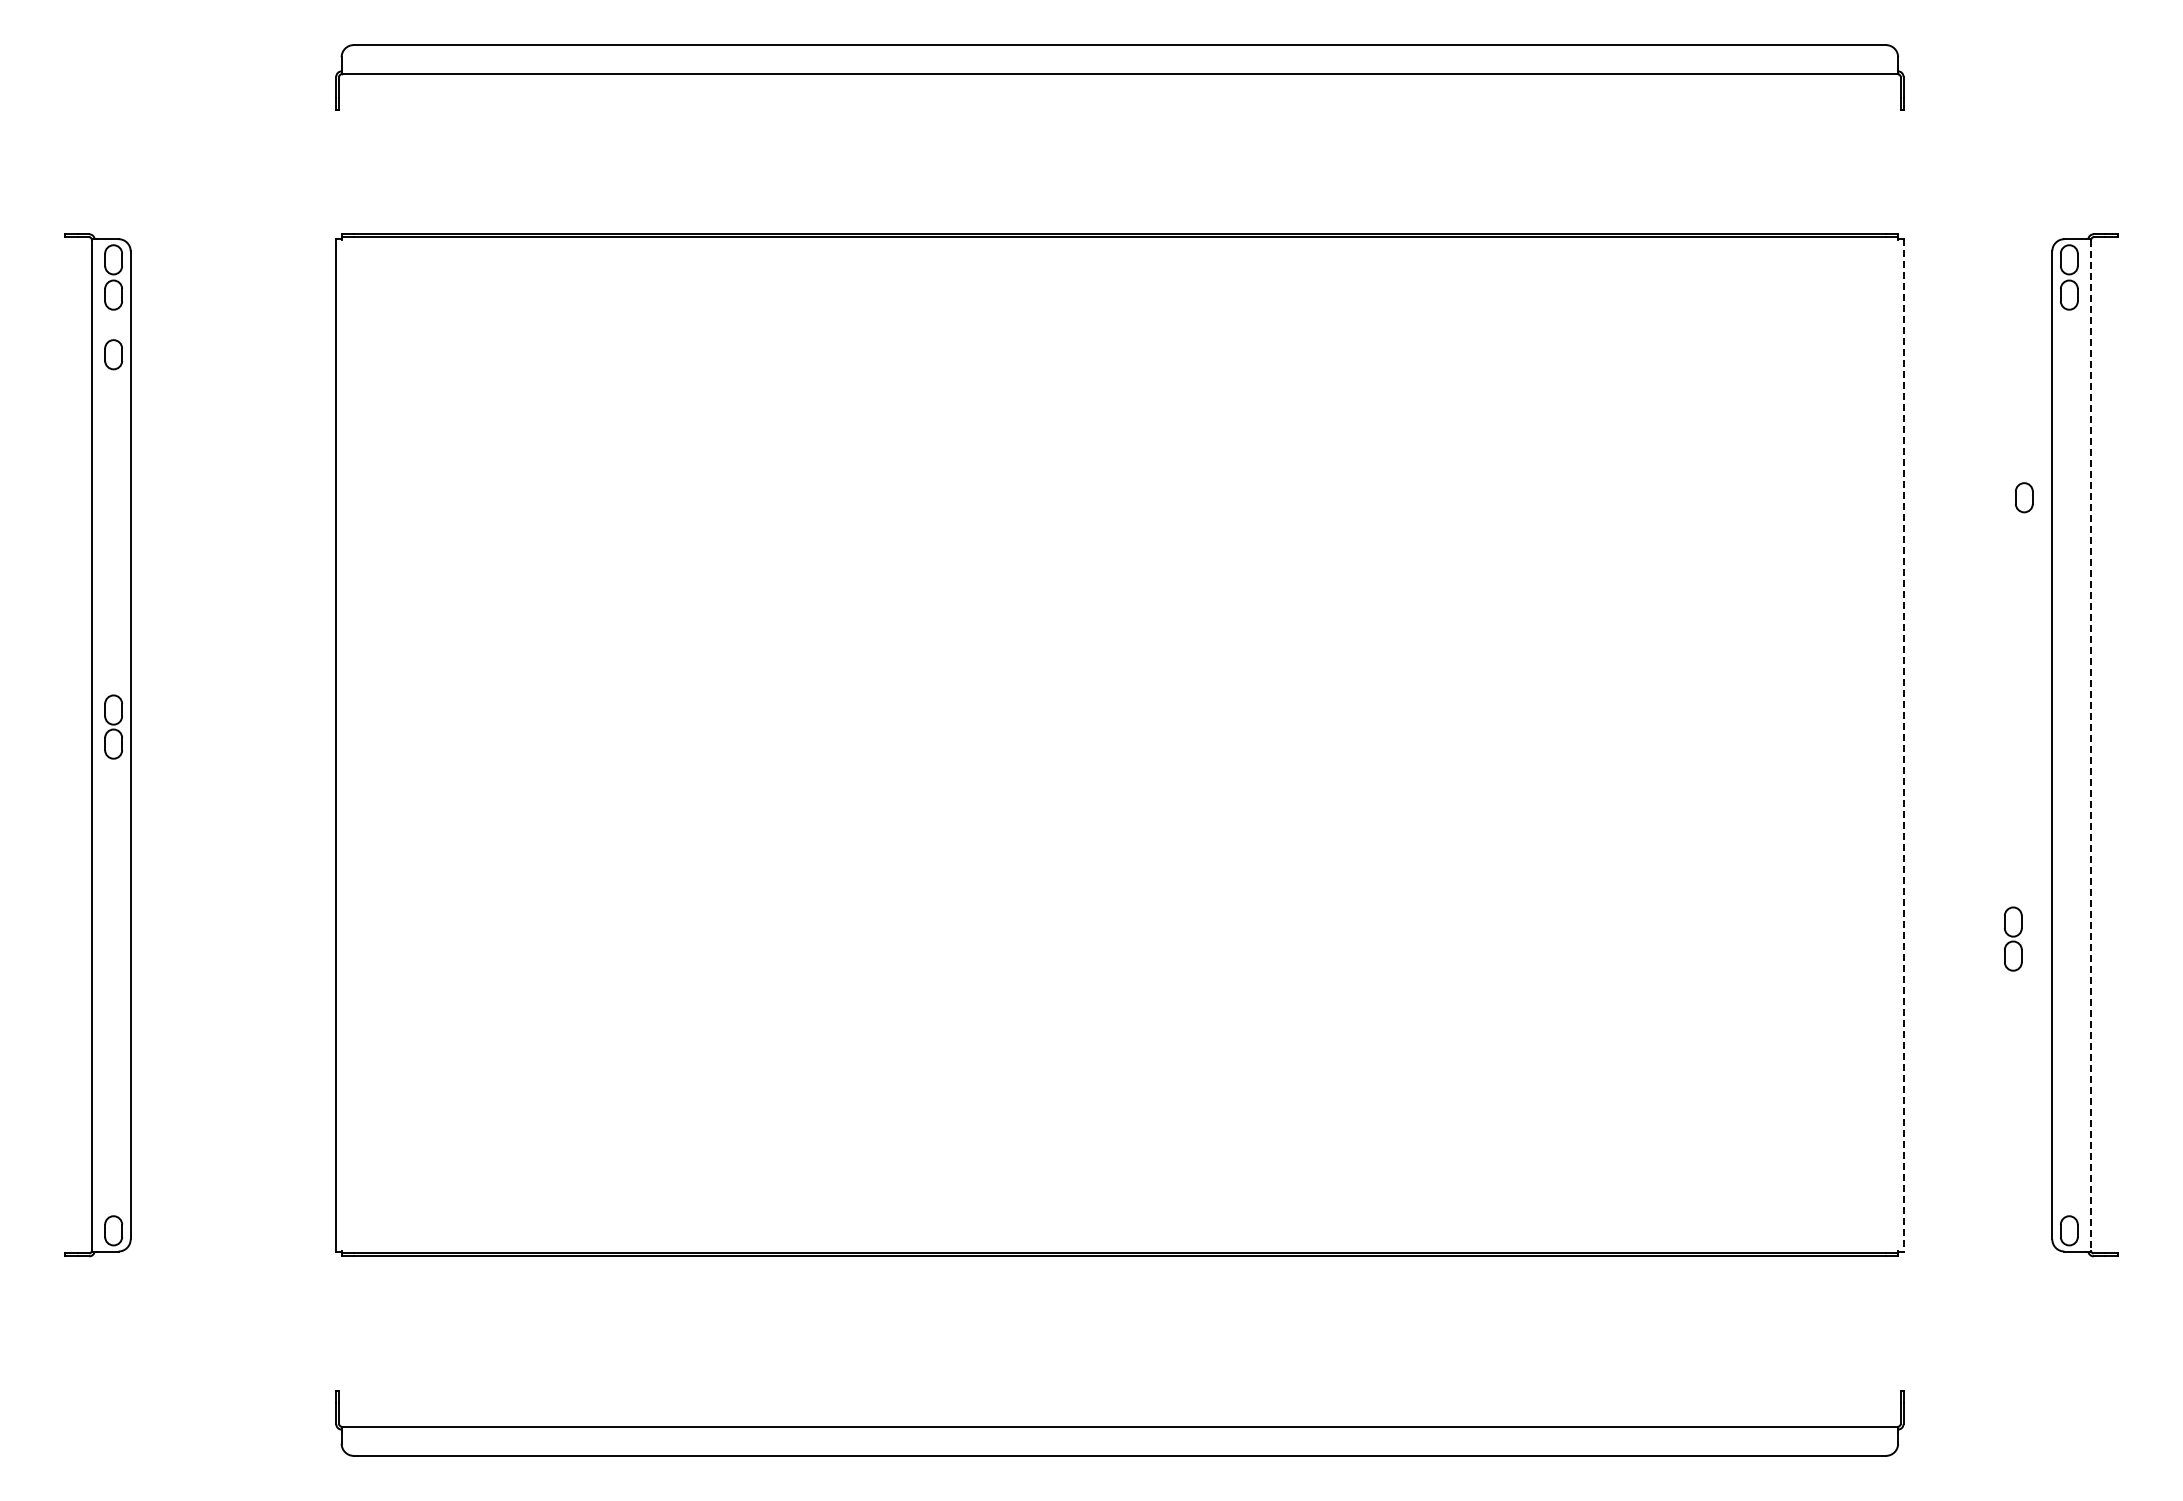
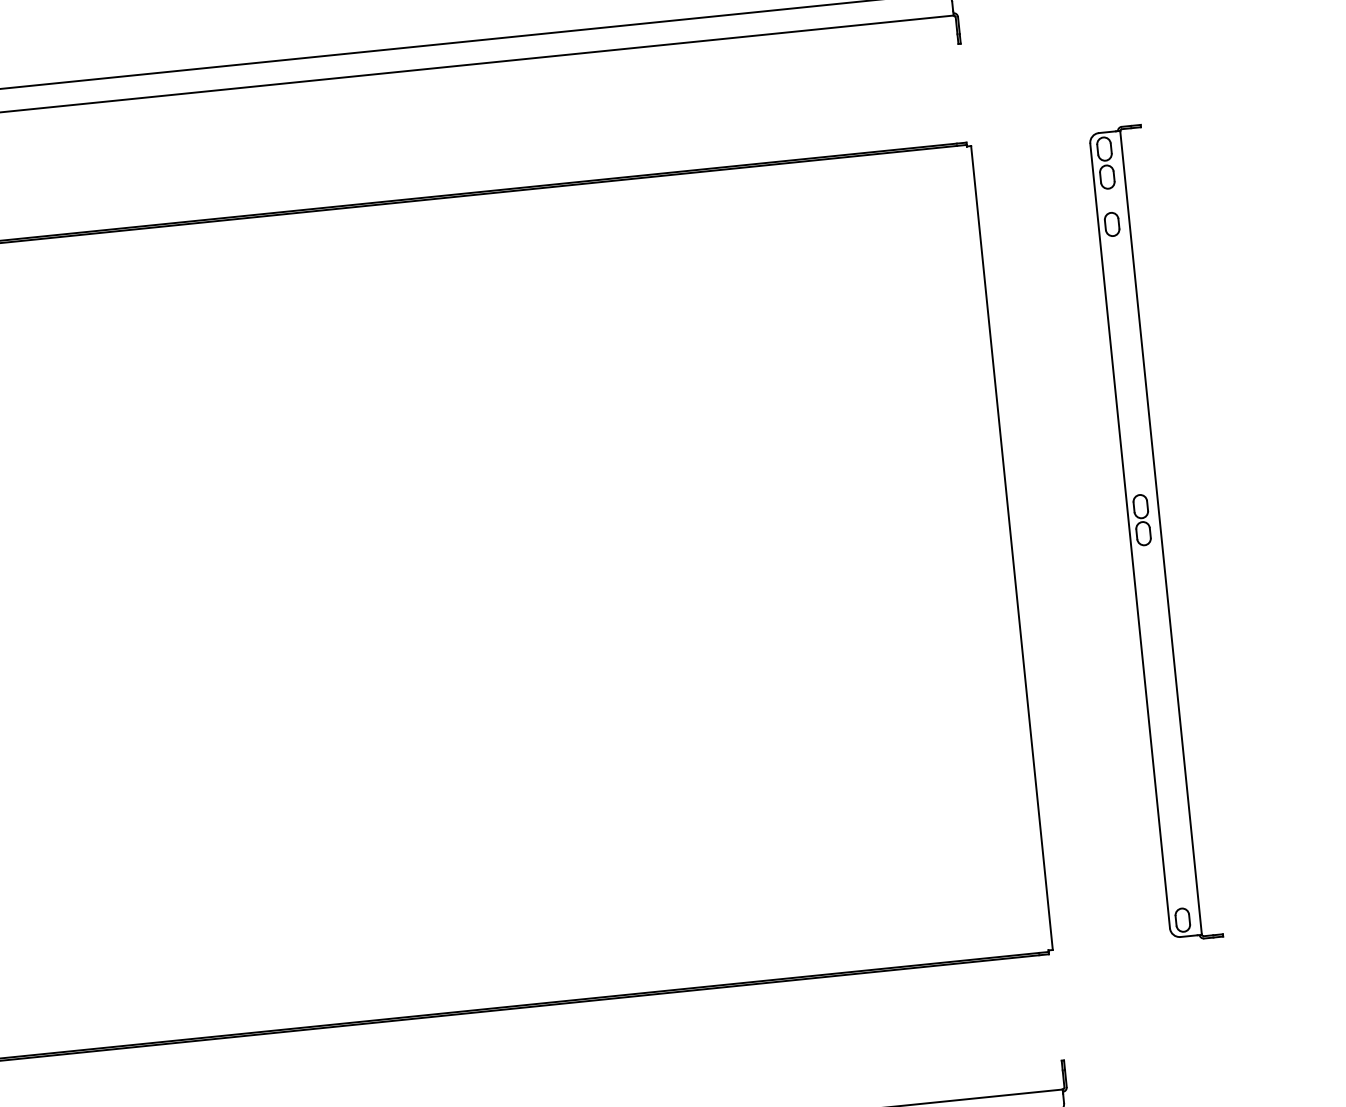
part: (2024, 497) -> (1112, 224), moved
line: (1903, 745) -> (1012, 548), dashed -> solid
line: (2091, 745) -> (1161, 532), dashed -> solid
part: (2013, 938) -> (1142, 519), moved

